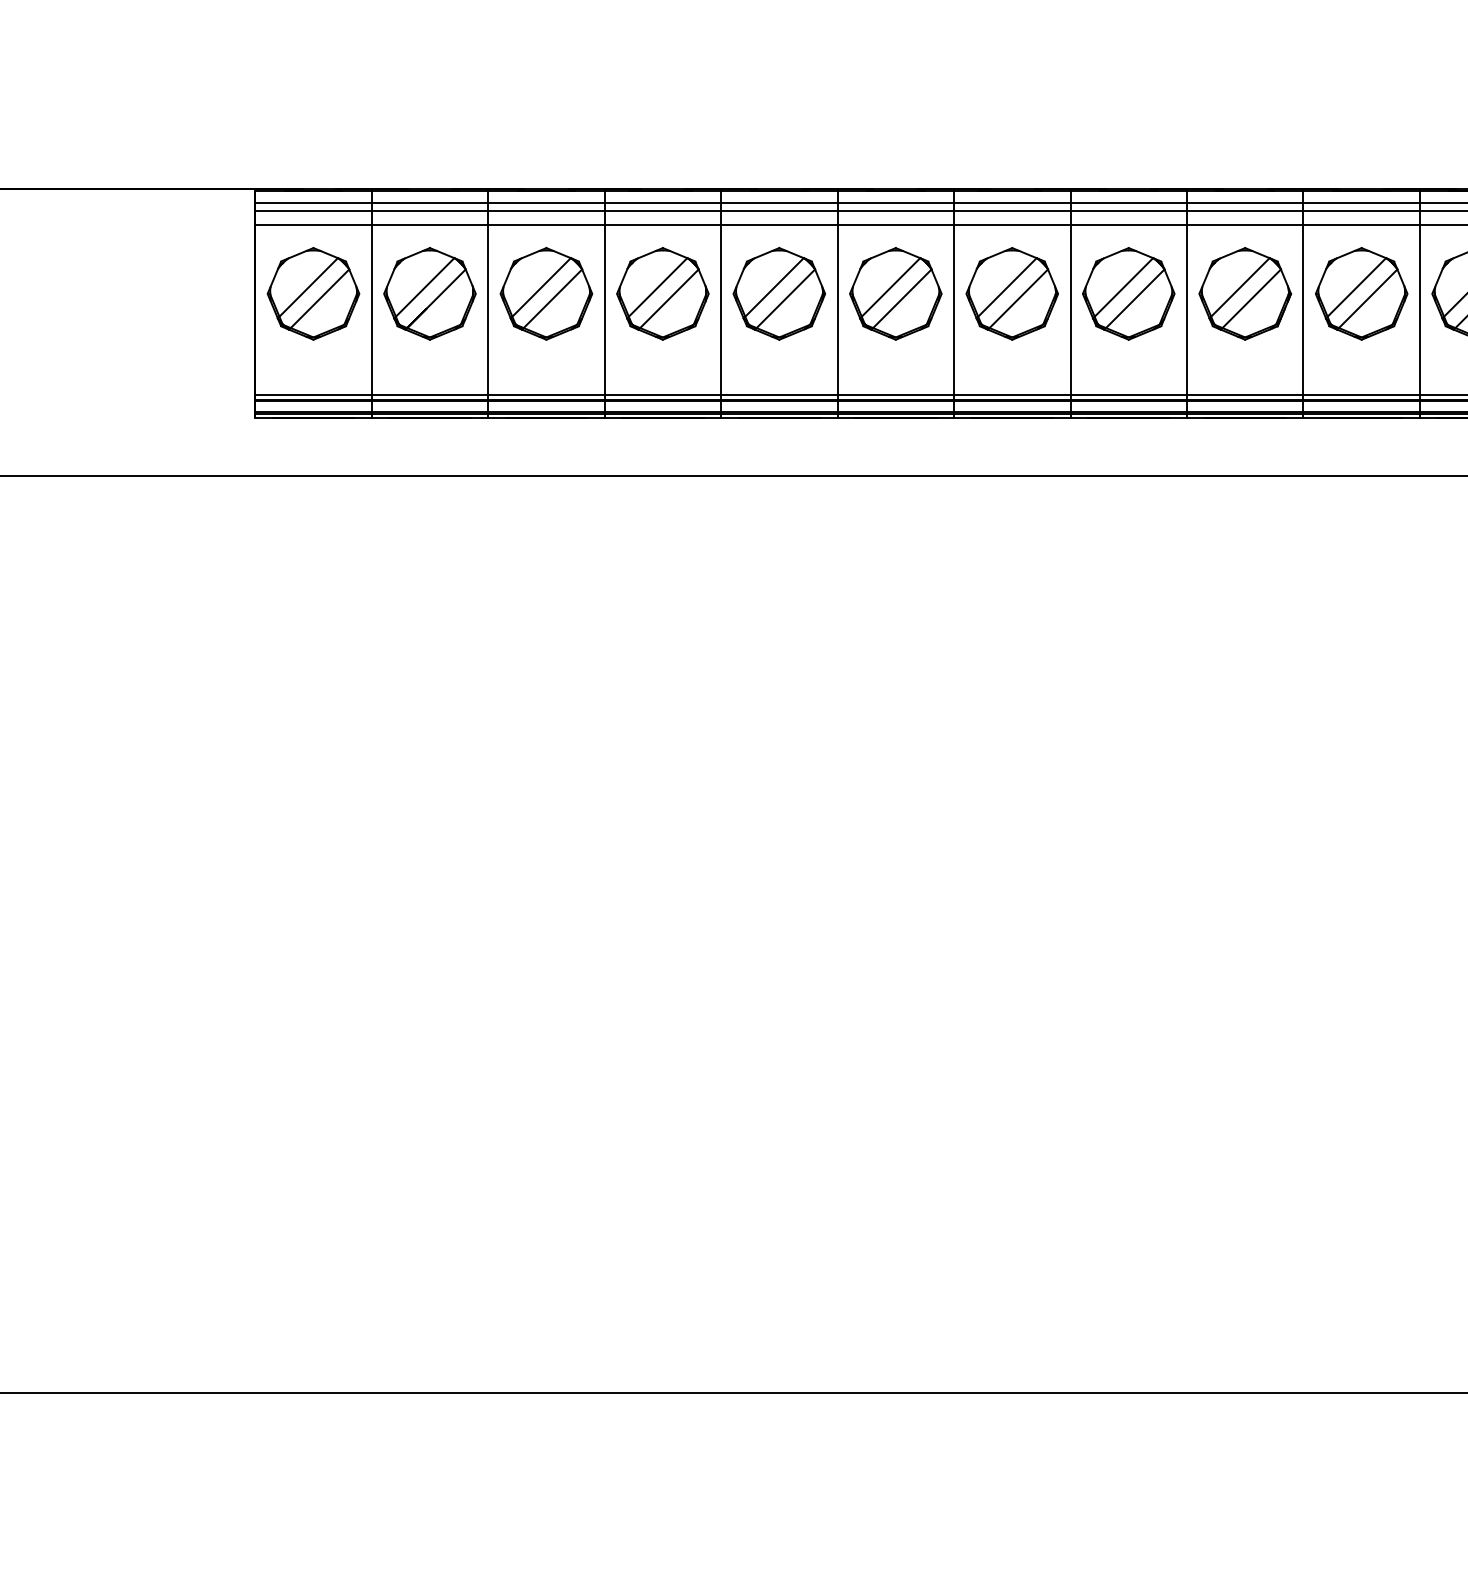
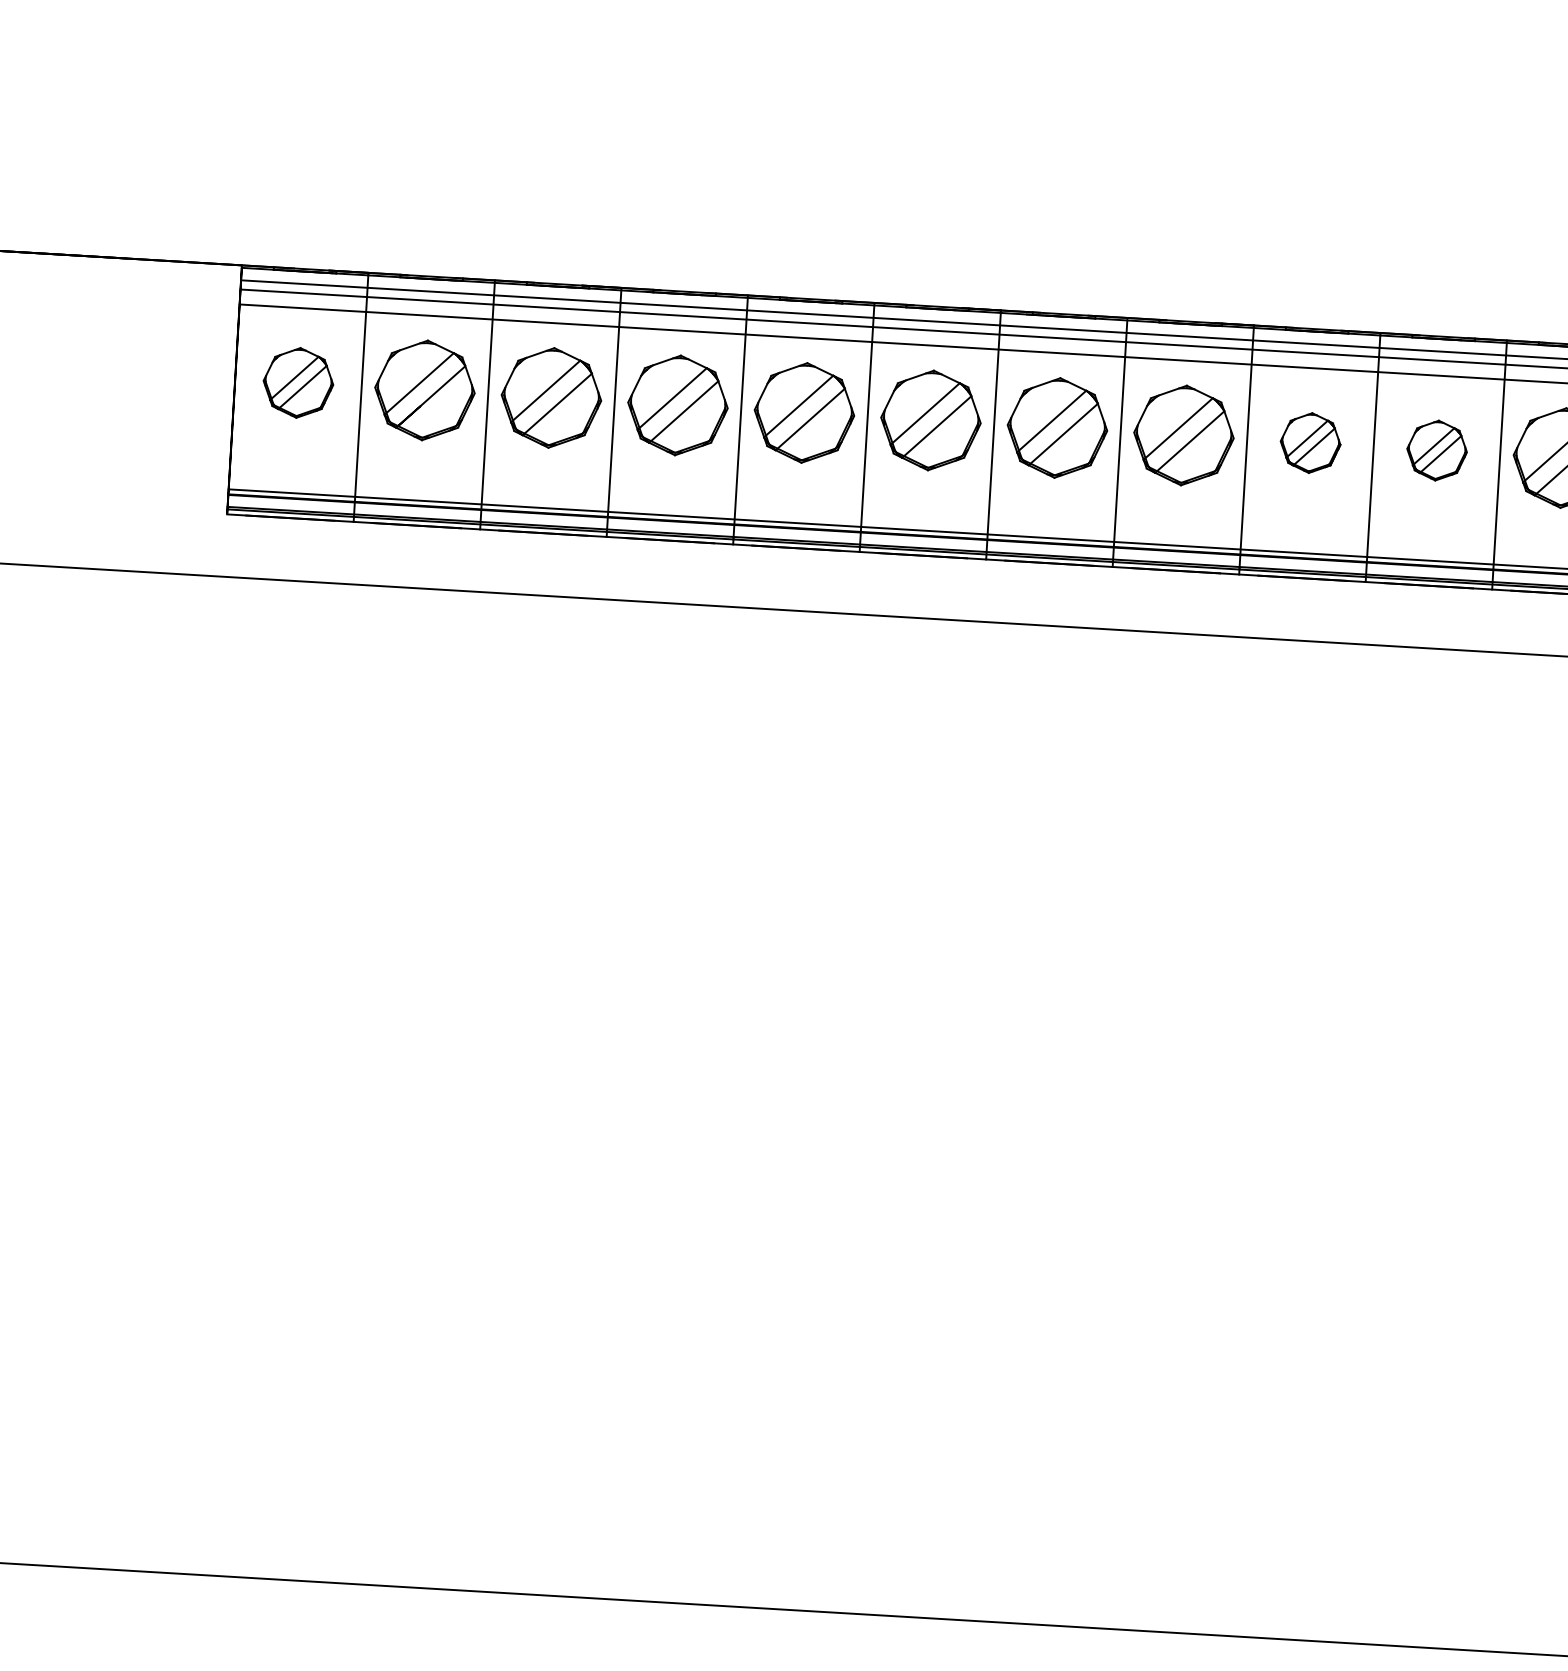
part: (313, 293) -> (298, 382), size x0.7
part: (1245, 293) -> (1310, 442), size x0.6
part: (1361, 293) -> (1436, 450), size x0.6

